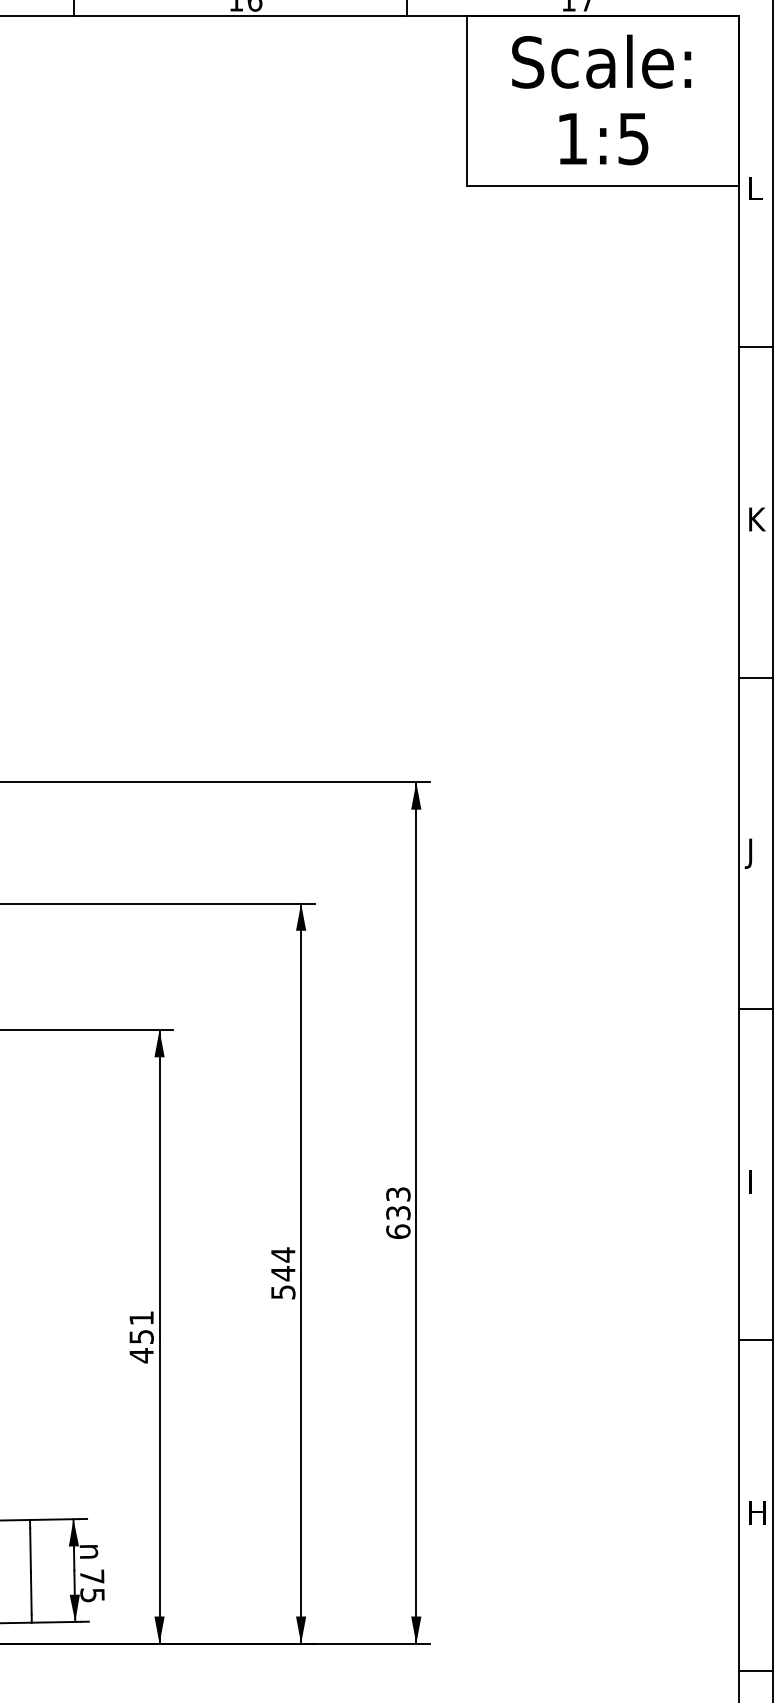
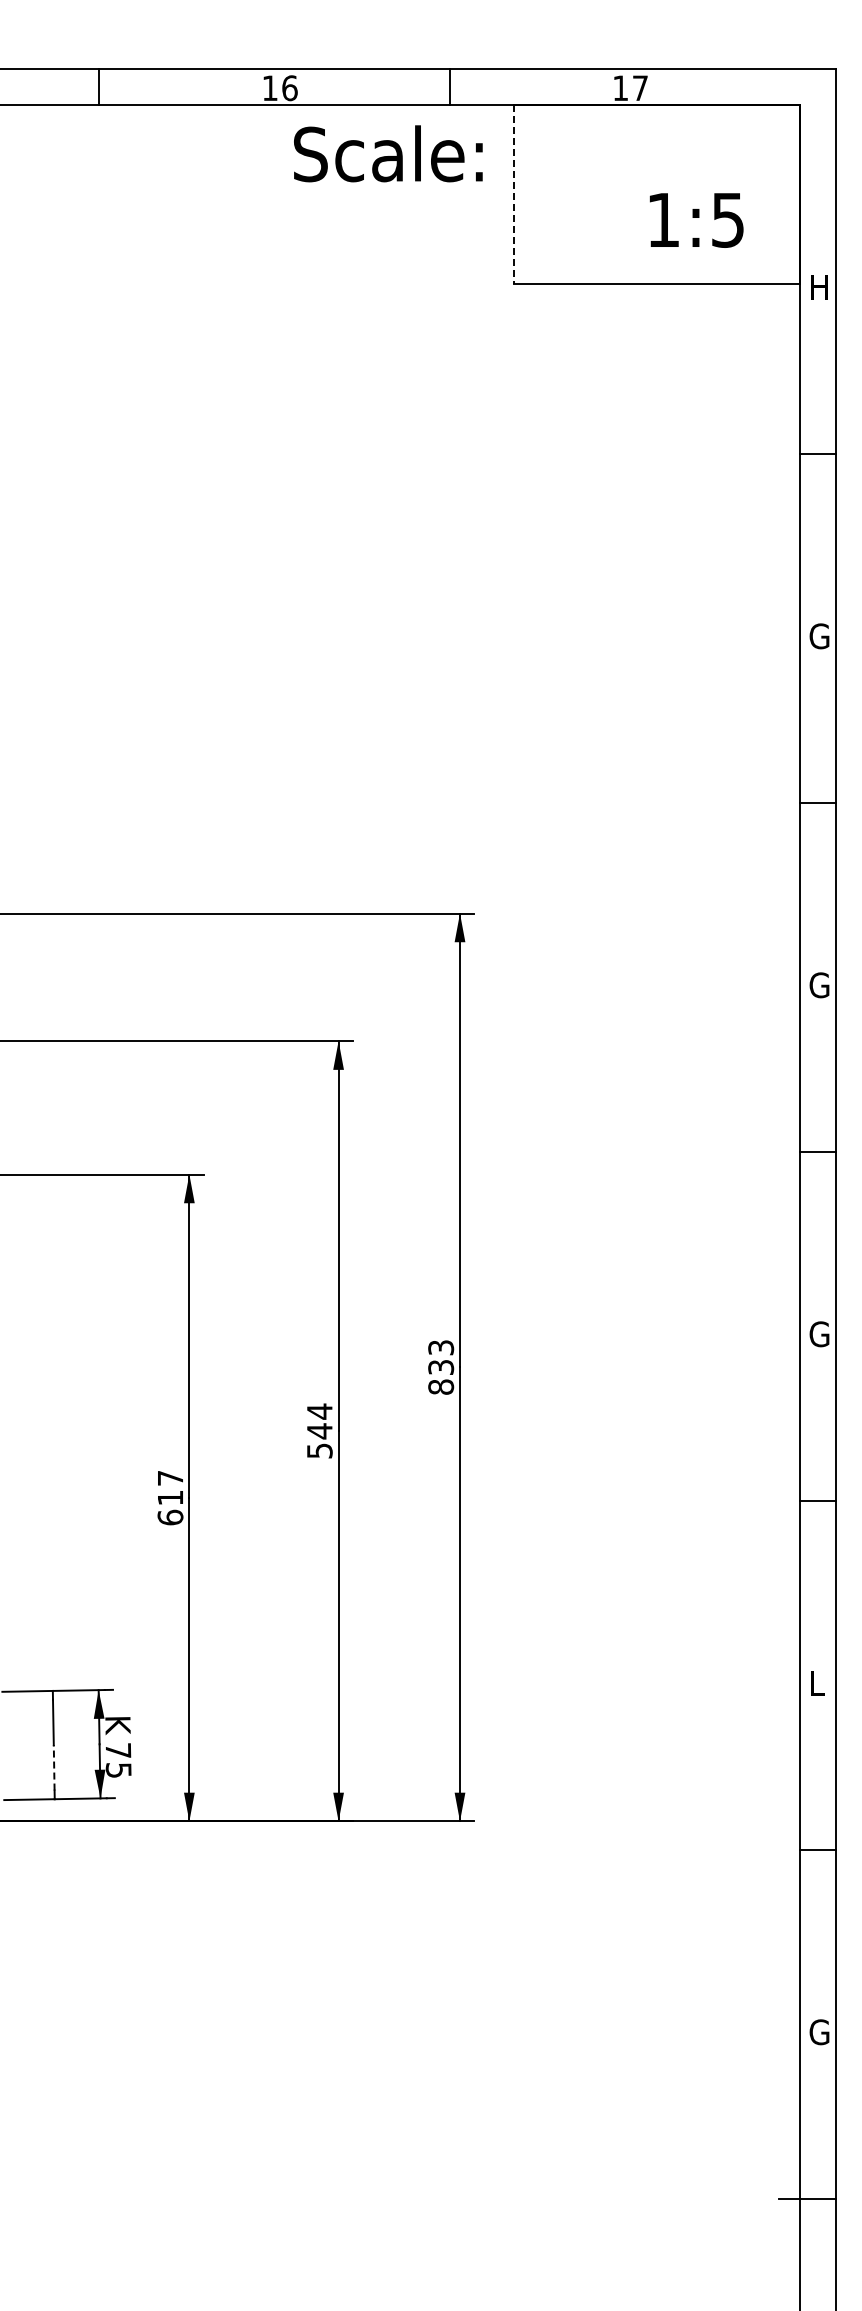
text: (601, 61) -> (388, 153), moved
line: (467, 100) -> (513, 194), solid -> dashed
text: (603, 139) -> (696, 220), moved
text: (758, 188) -> (820, 287), L -> H
text: (757, 519) -> (819, 636), K -> G
text: (755, 853) -> (817, 988), J -> G
text: (757, 1181) -> (819, 1334), I -> G
text: (397, 1231) -> (440, 1386), 633 -> 833
text: (141, 1337) -> (170, 1498), 451 -> 617
text: (758, 1512) -> (820, 1683), H -> L
text: (91, 1553) -> (117, 1726), n -> K
line: (31, 1592) -> (54, 1767), solid -> dashed

